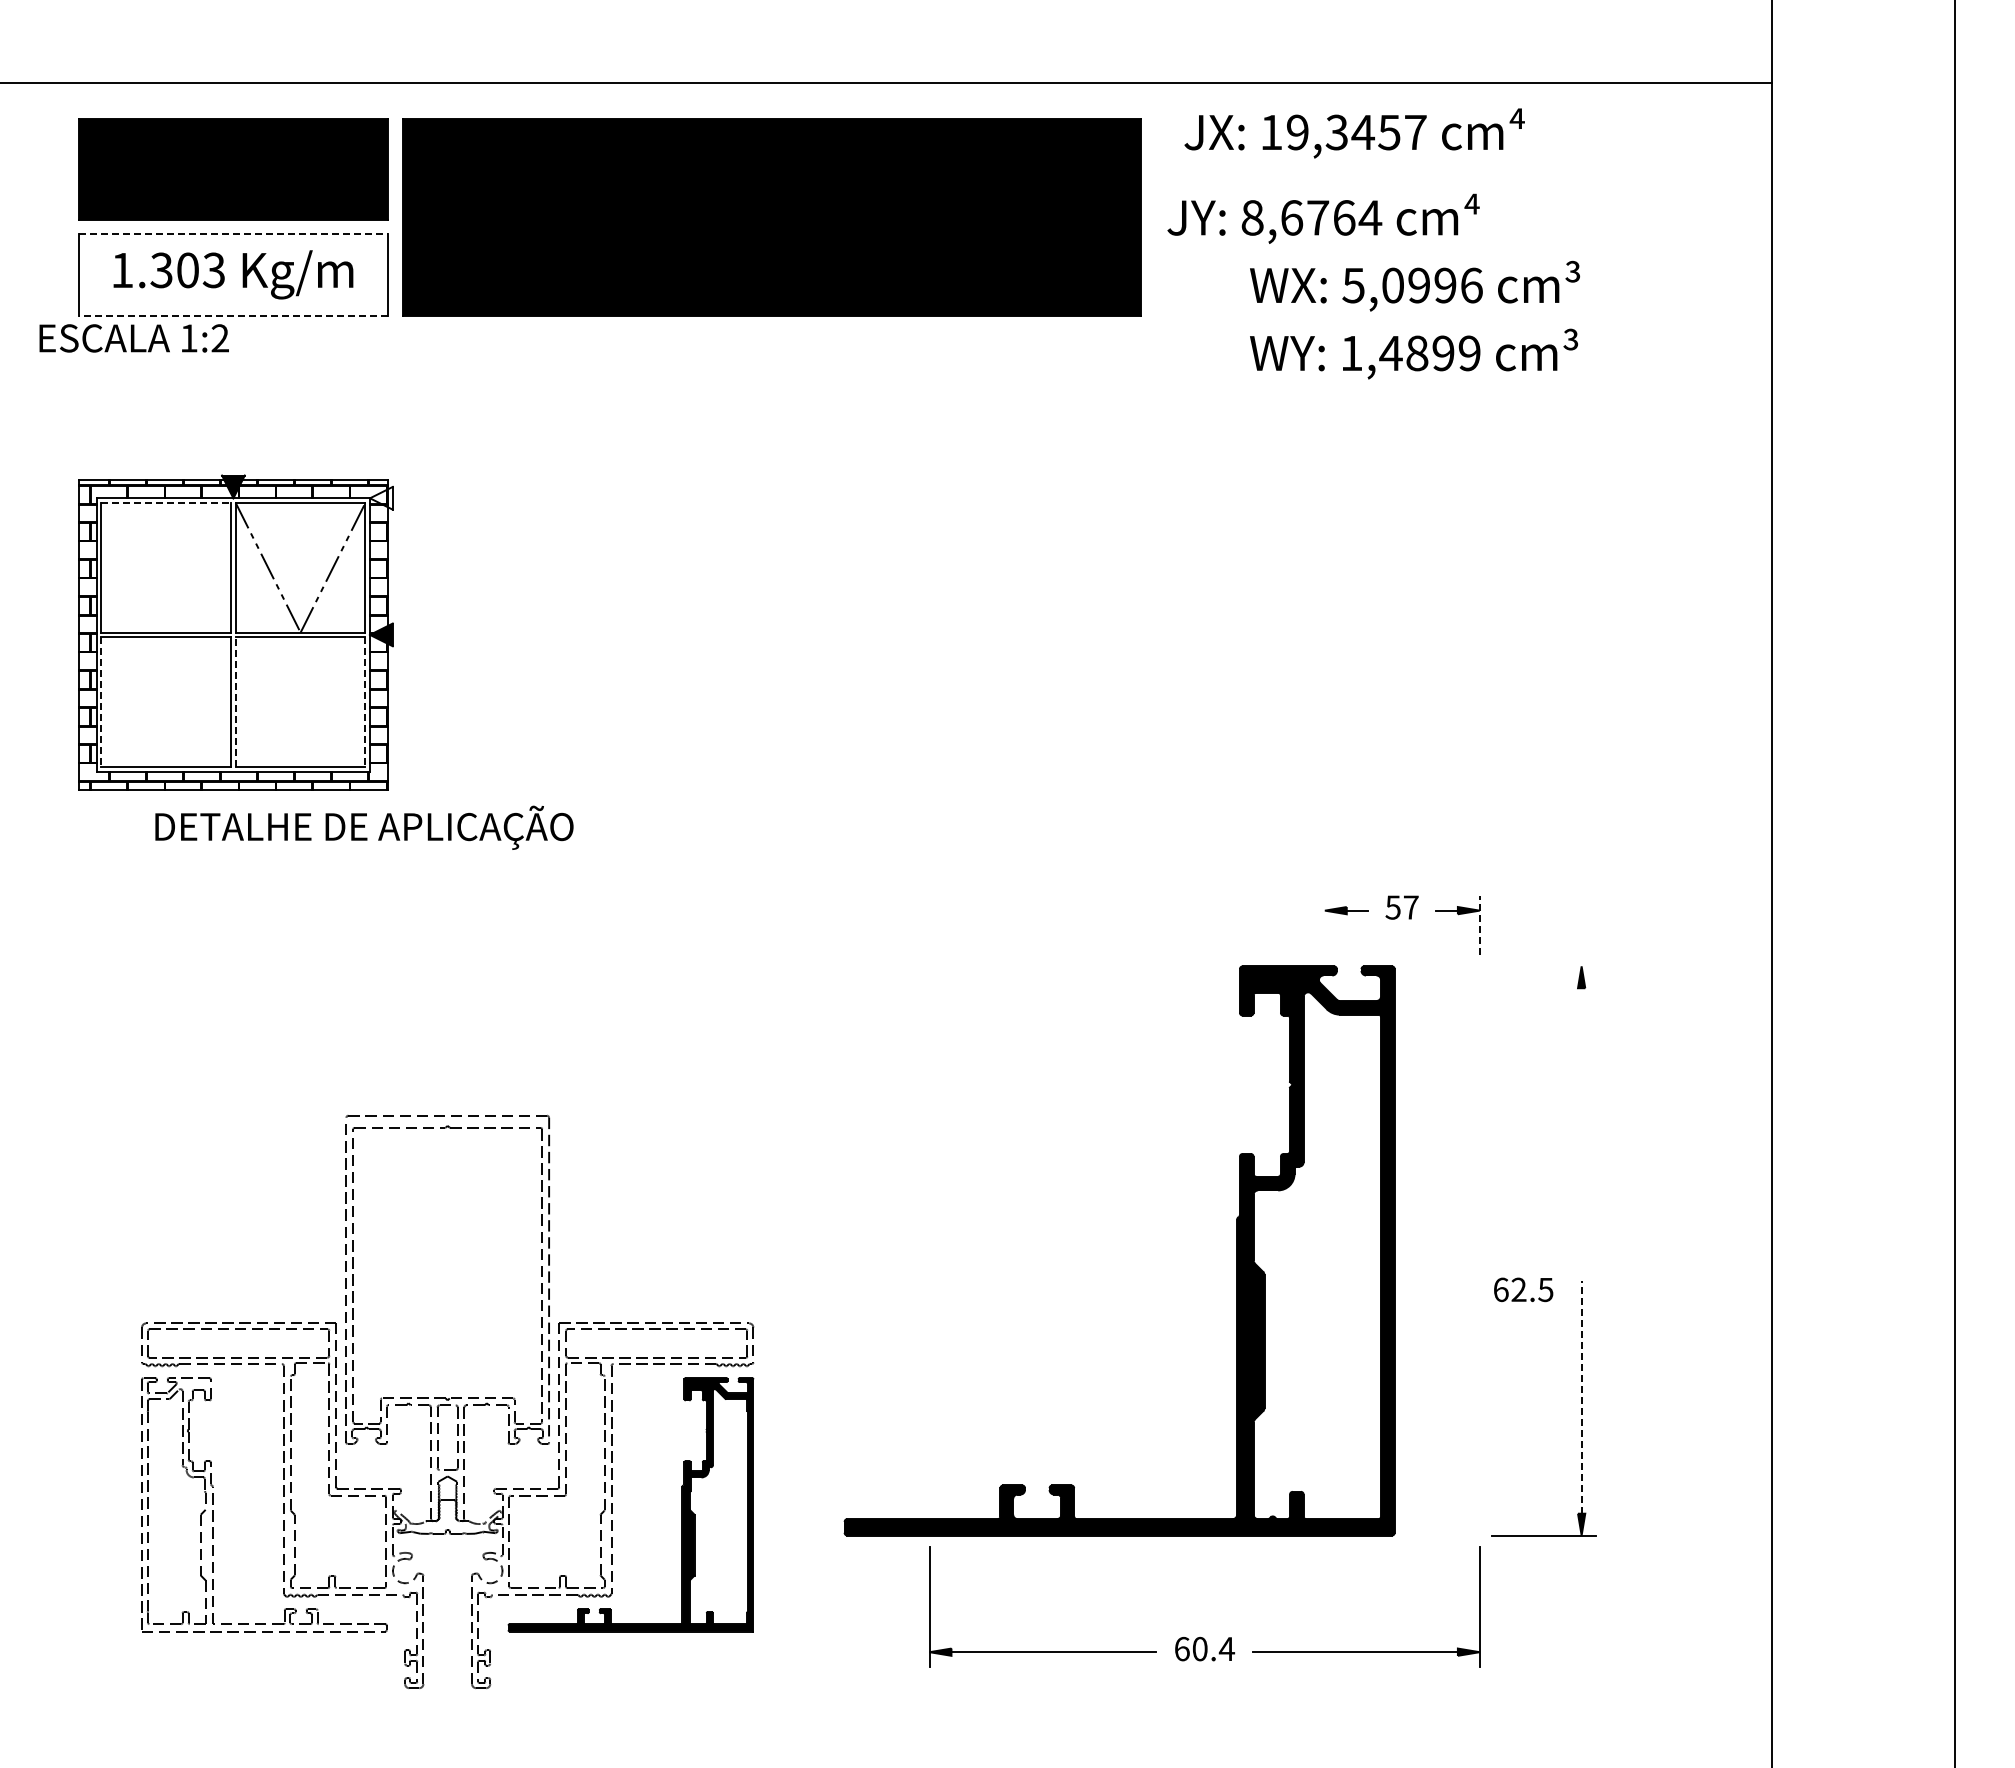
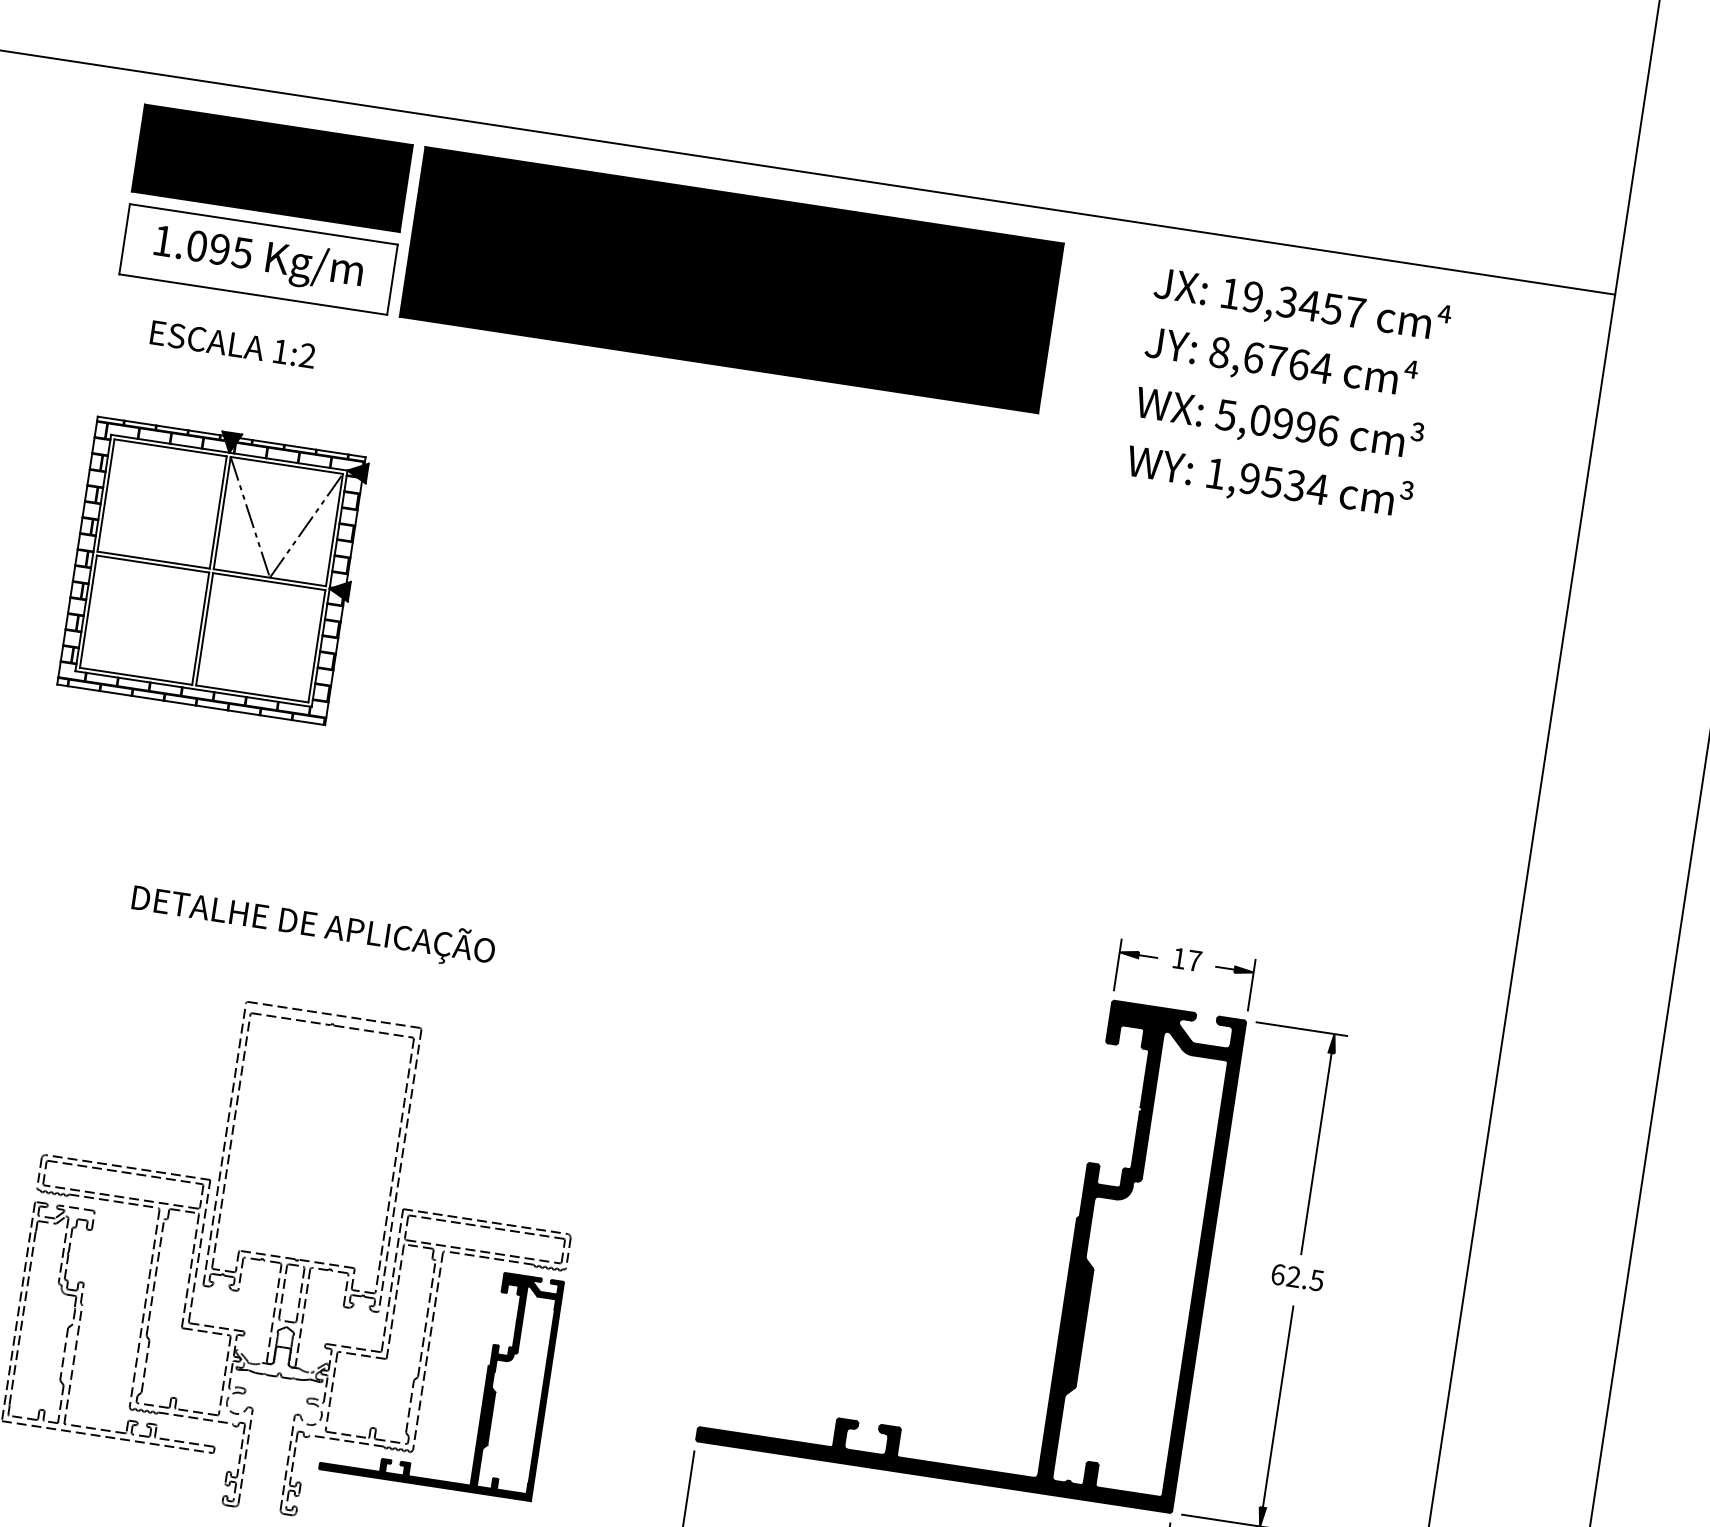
text: (1354, 133) -> (1302, 305), moved
text: (1323, 218) -> (1281, 362), moved
line: (233, 234) -> (263, 224), dashed -> solid
text: (187, 270) -> (219, 249), 1.303 -> 1.095
line: (233, 315) -> (253, 294), dashed -> solid
text: (133, 338) -> (232, 344), moved
text: (1430, 353) -> (1283, 484), 1,4899 -> 1,9534
fill: (381, 497) -> (357, 471), added
line: (166, 502) -> (170, 447), dashed -> solid
line: (101, 702) -> (88, 612), dashed -> solid
line: (235, 702) -> (204, 629), dashed -> solid
line: (365, 702) -> (316, 646), dashed -> solid
text: (364, 827) -> (313, 924), moved
text: (1392, 907) -> (1178, 958), 57 -> 17
line: (1479, 924) -> (1251, 984), dashed -> solid
line: (1324, 925) -> (1117, 965), added
line: (1543, 966) -> (1301, 1029), added
line: (1581, 1104) -> (1316, 1153), added
part: (1236, 1250) -> (1072, 1245), moved
text: (1523, 1289) -> (1297, 1277), moved
line: (1581, 1396) -> (1278, 1406), dashed -> solid

